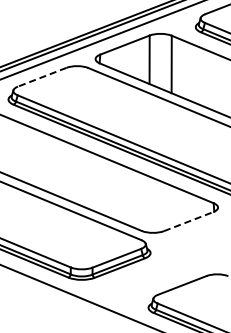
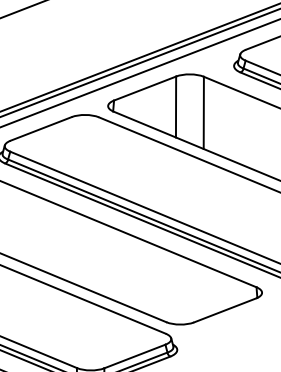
line: (41, 77) -> (40, 129), dashed -> solid
line: (189, 221) -> (226, 310), dashed -> solid

